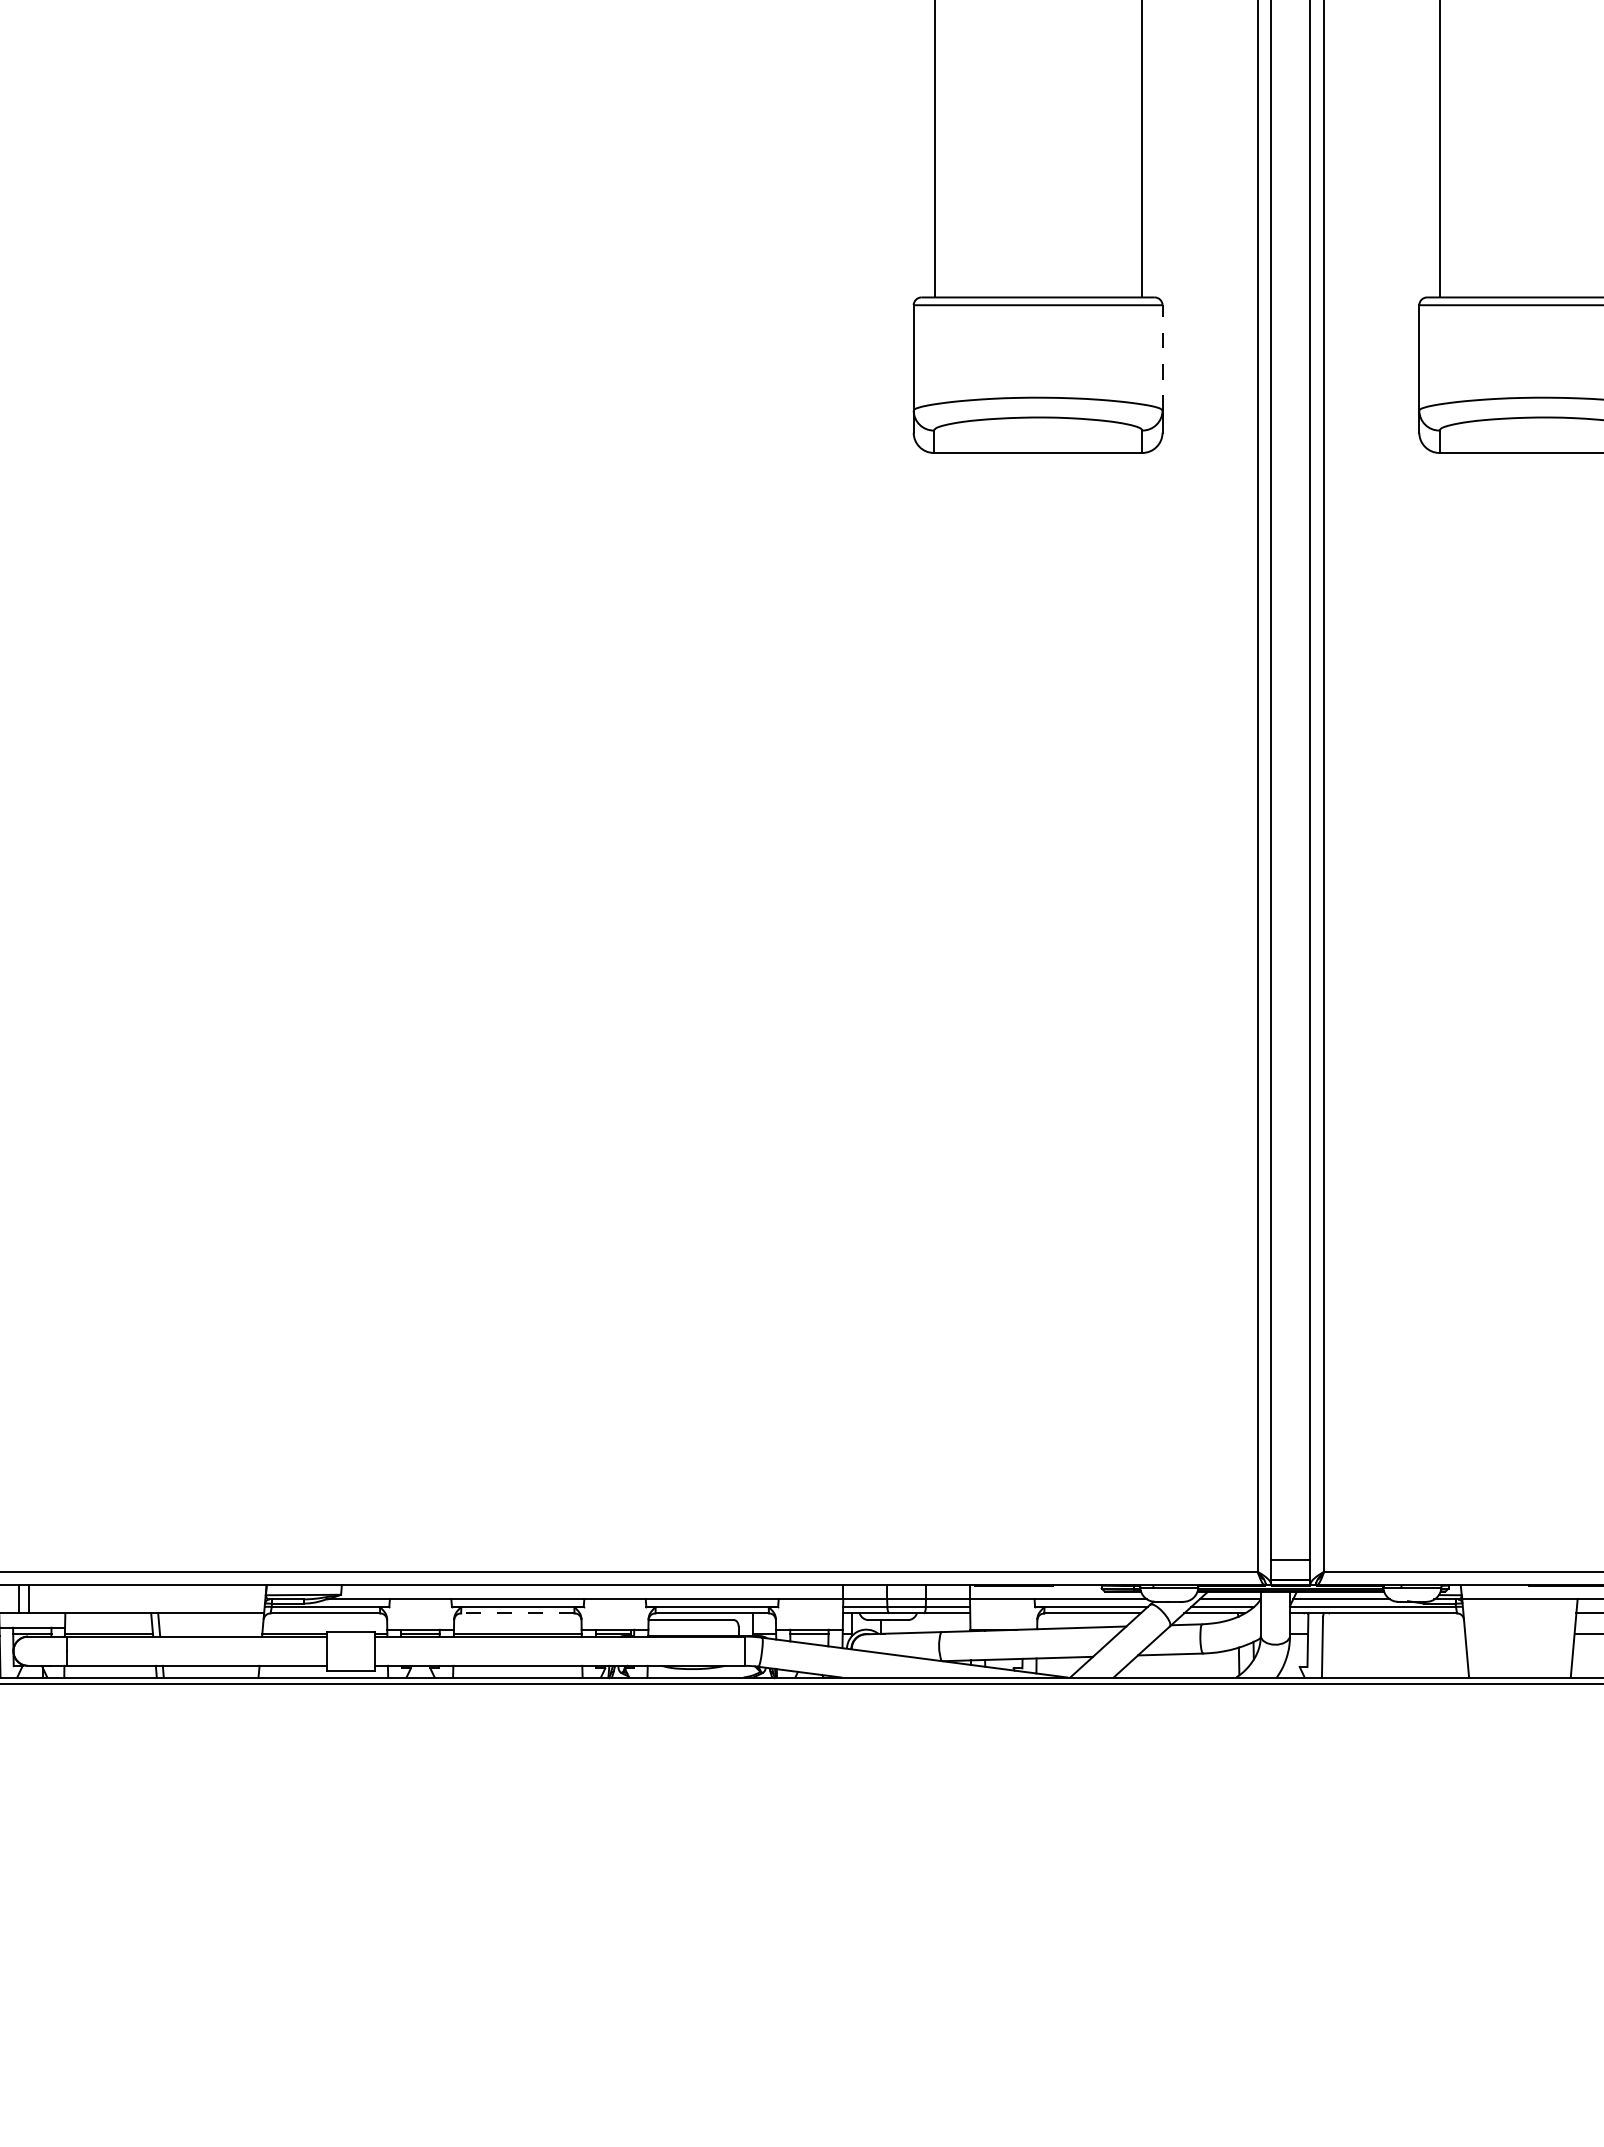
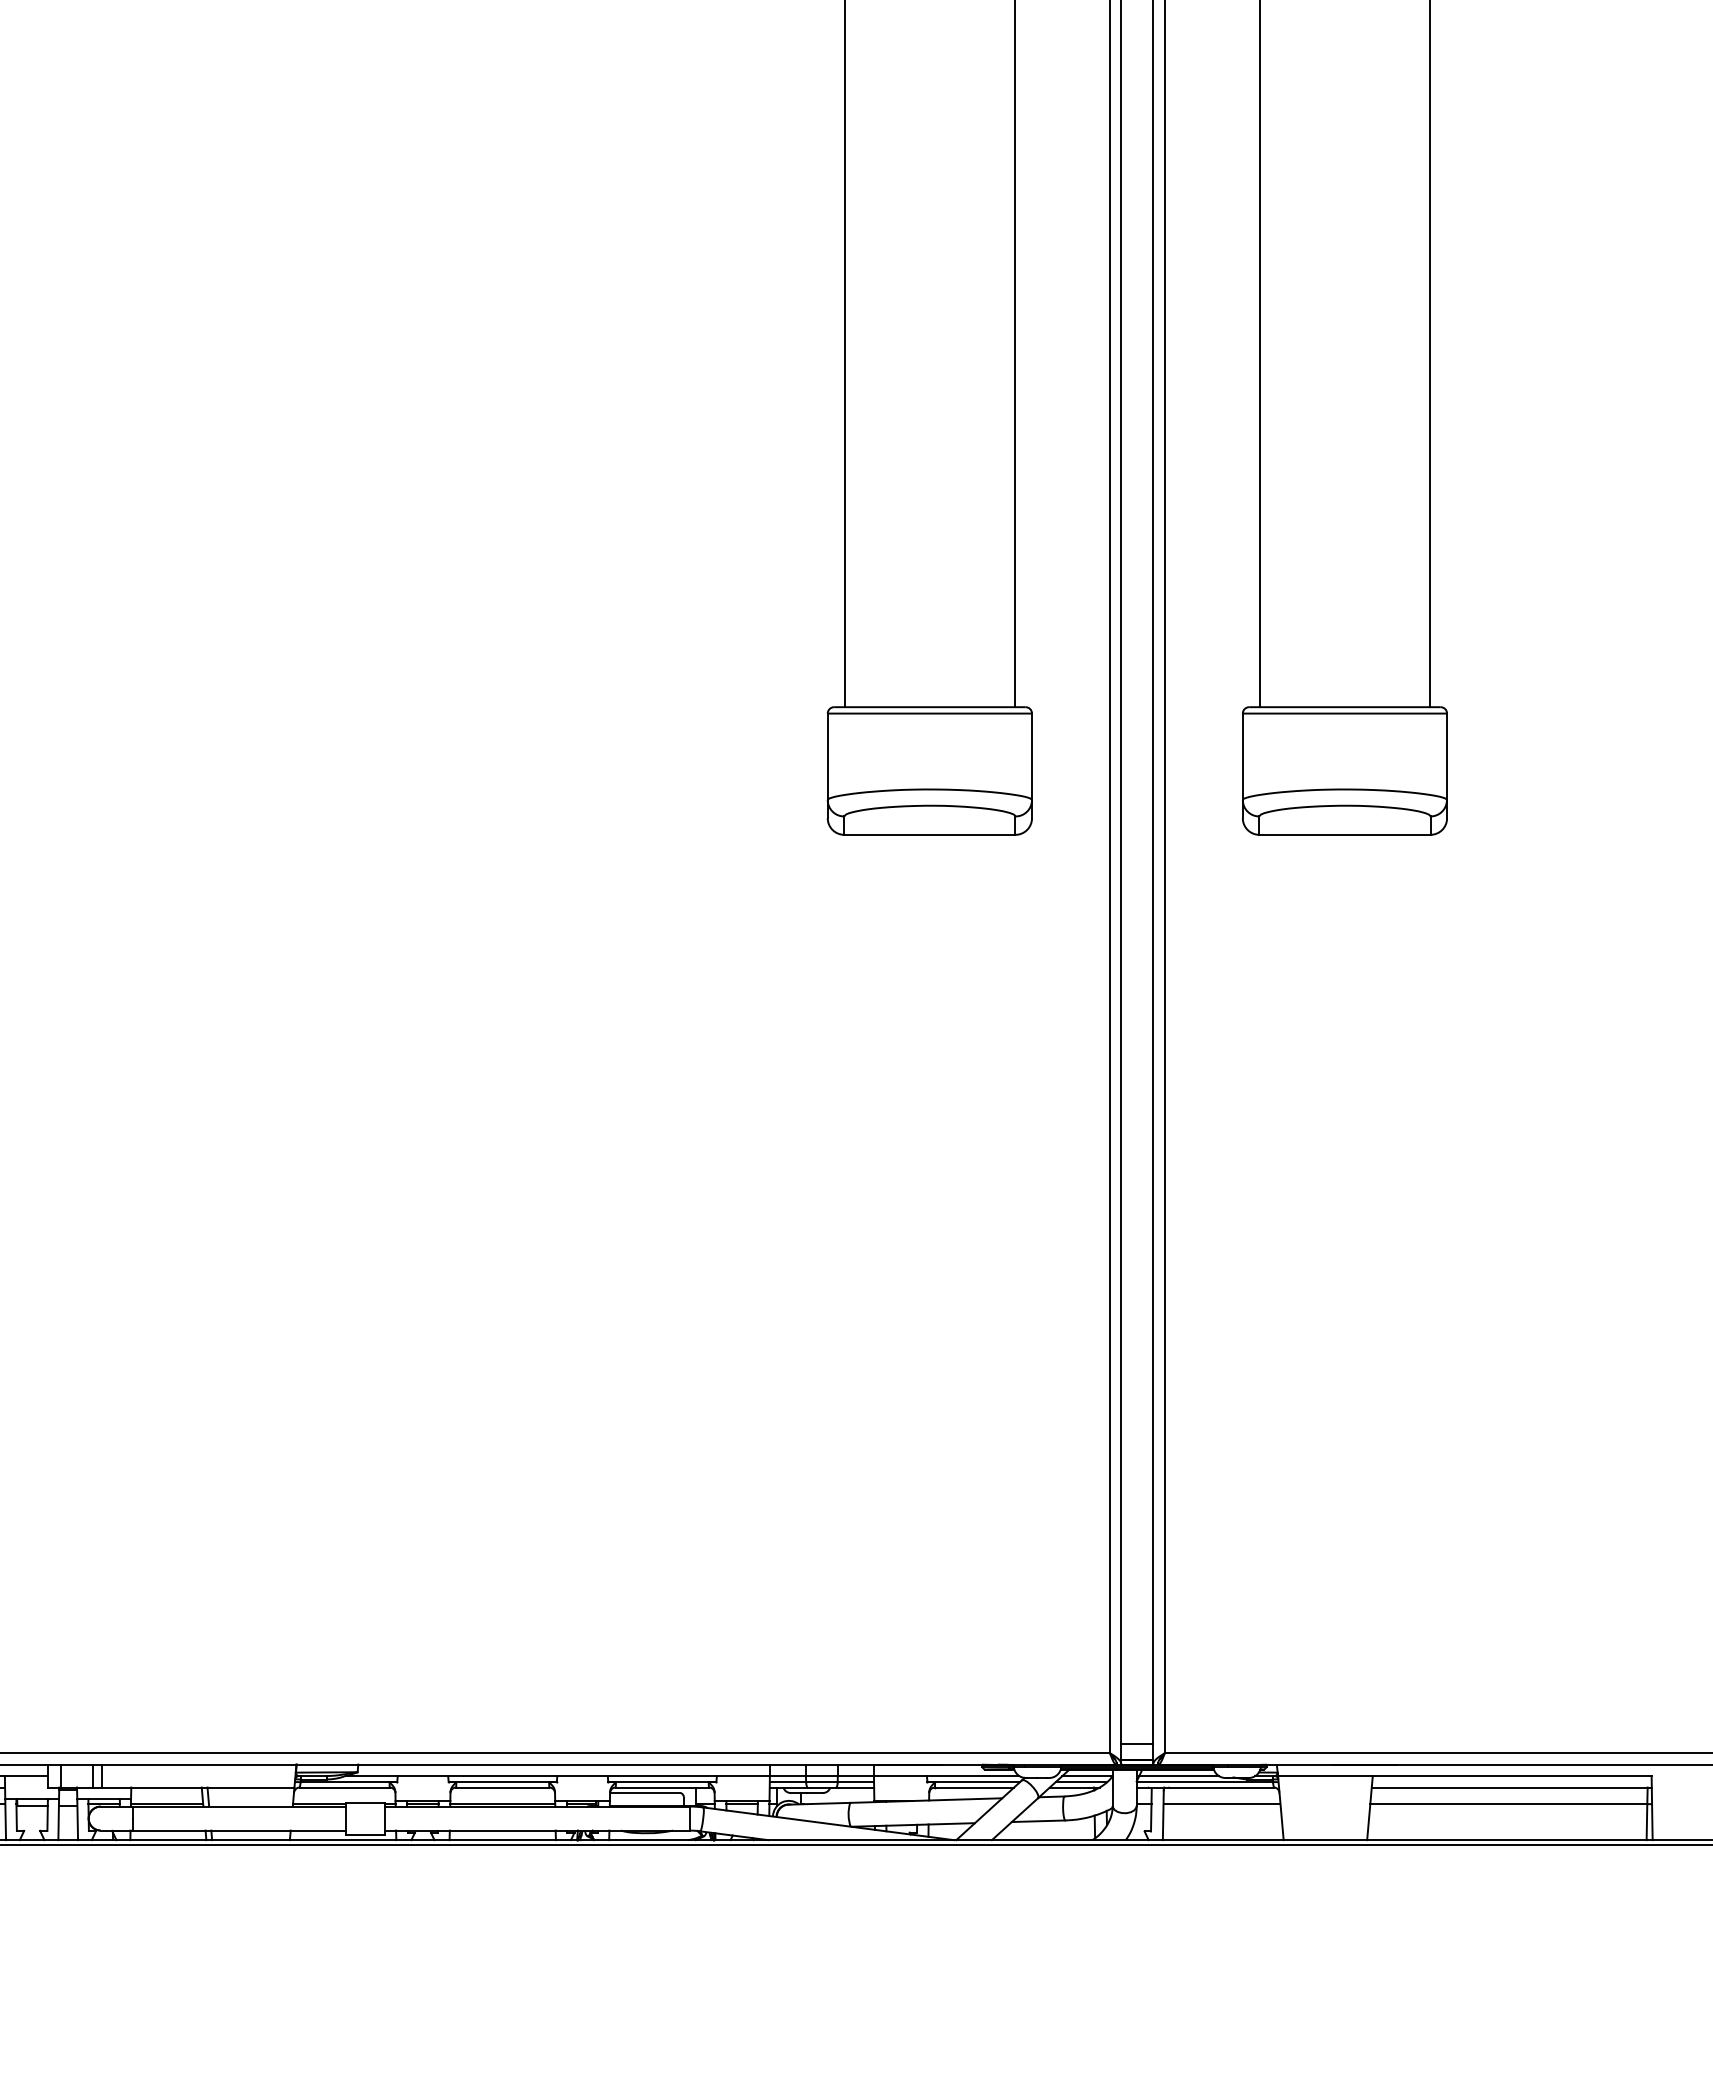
line: (1163, 357) -> (1032, 756), dashed -> solid
line: (517, 1613) -> (502, 1787), dashed -> solid
line: (1393, 1634) -> (1221, 1804), added

